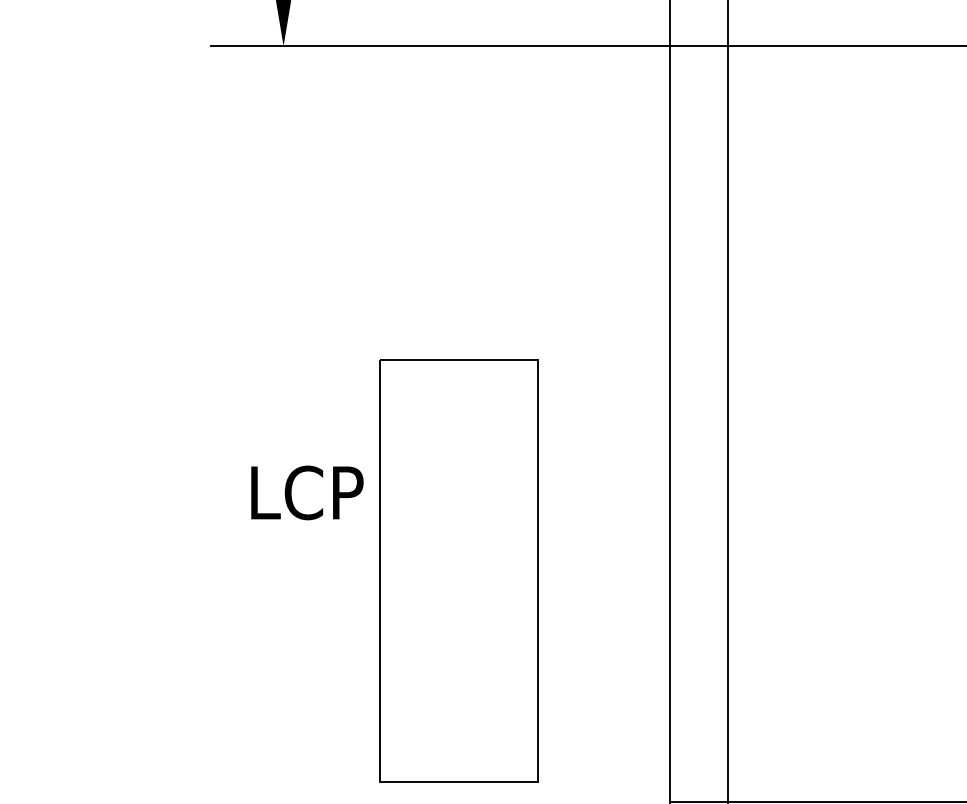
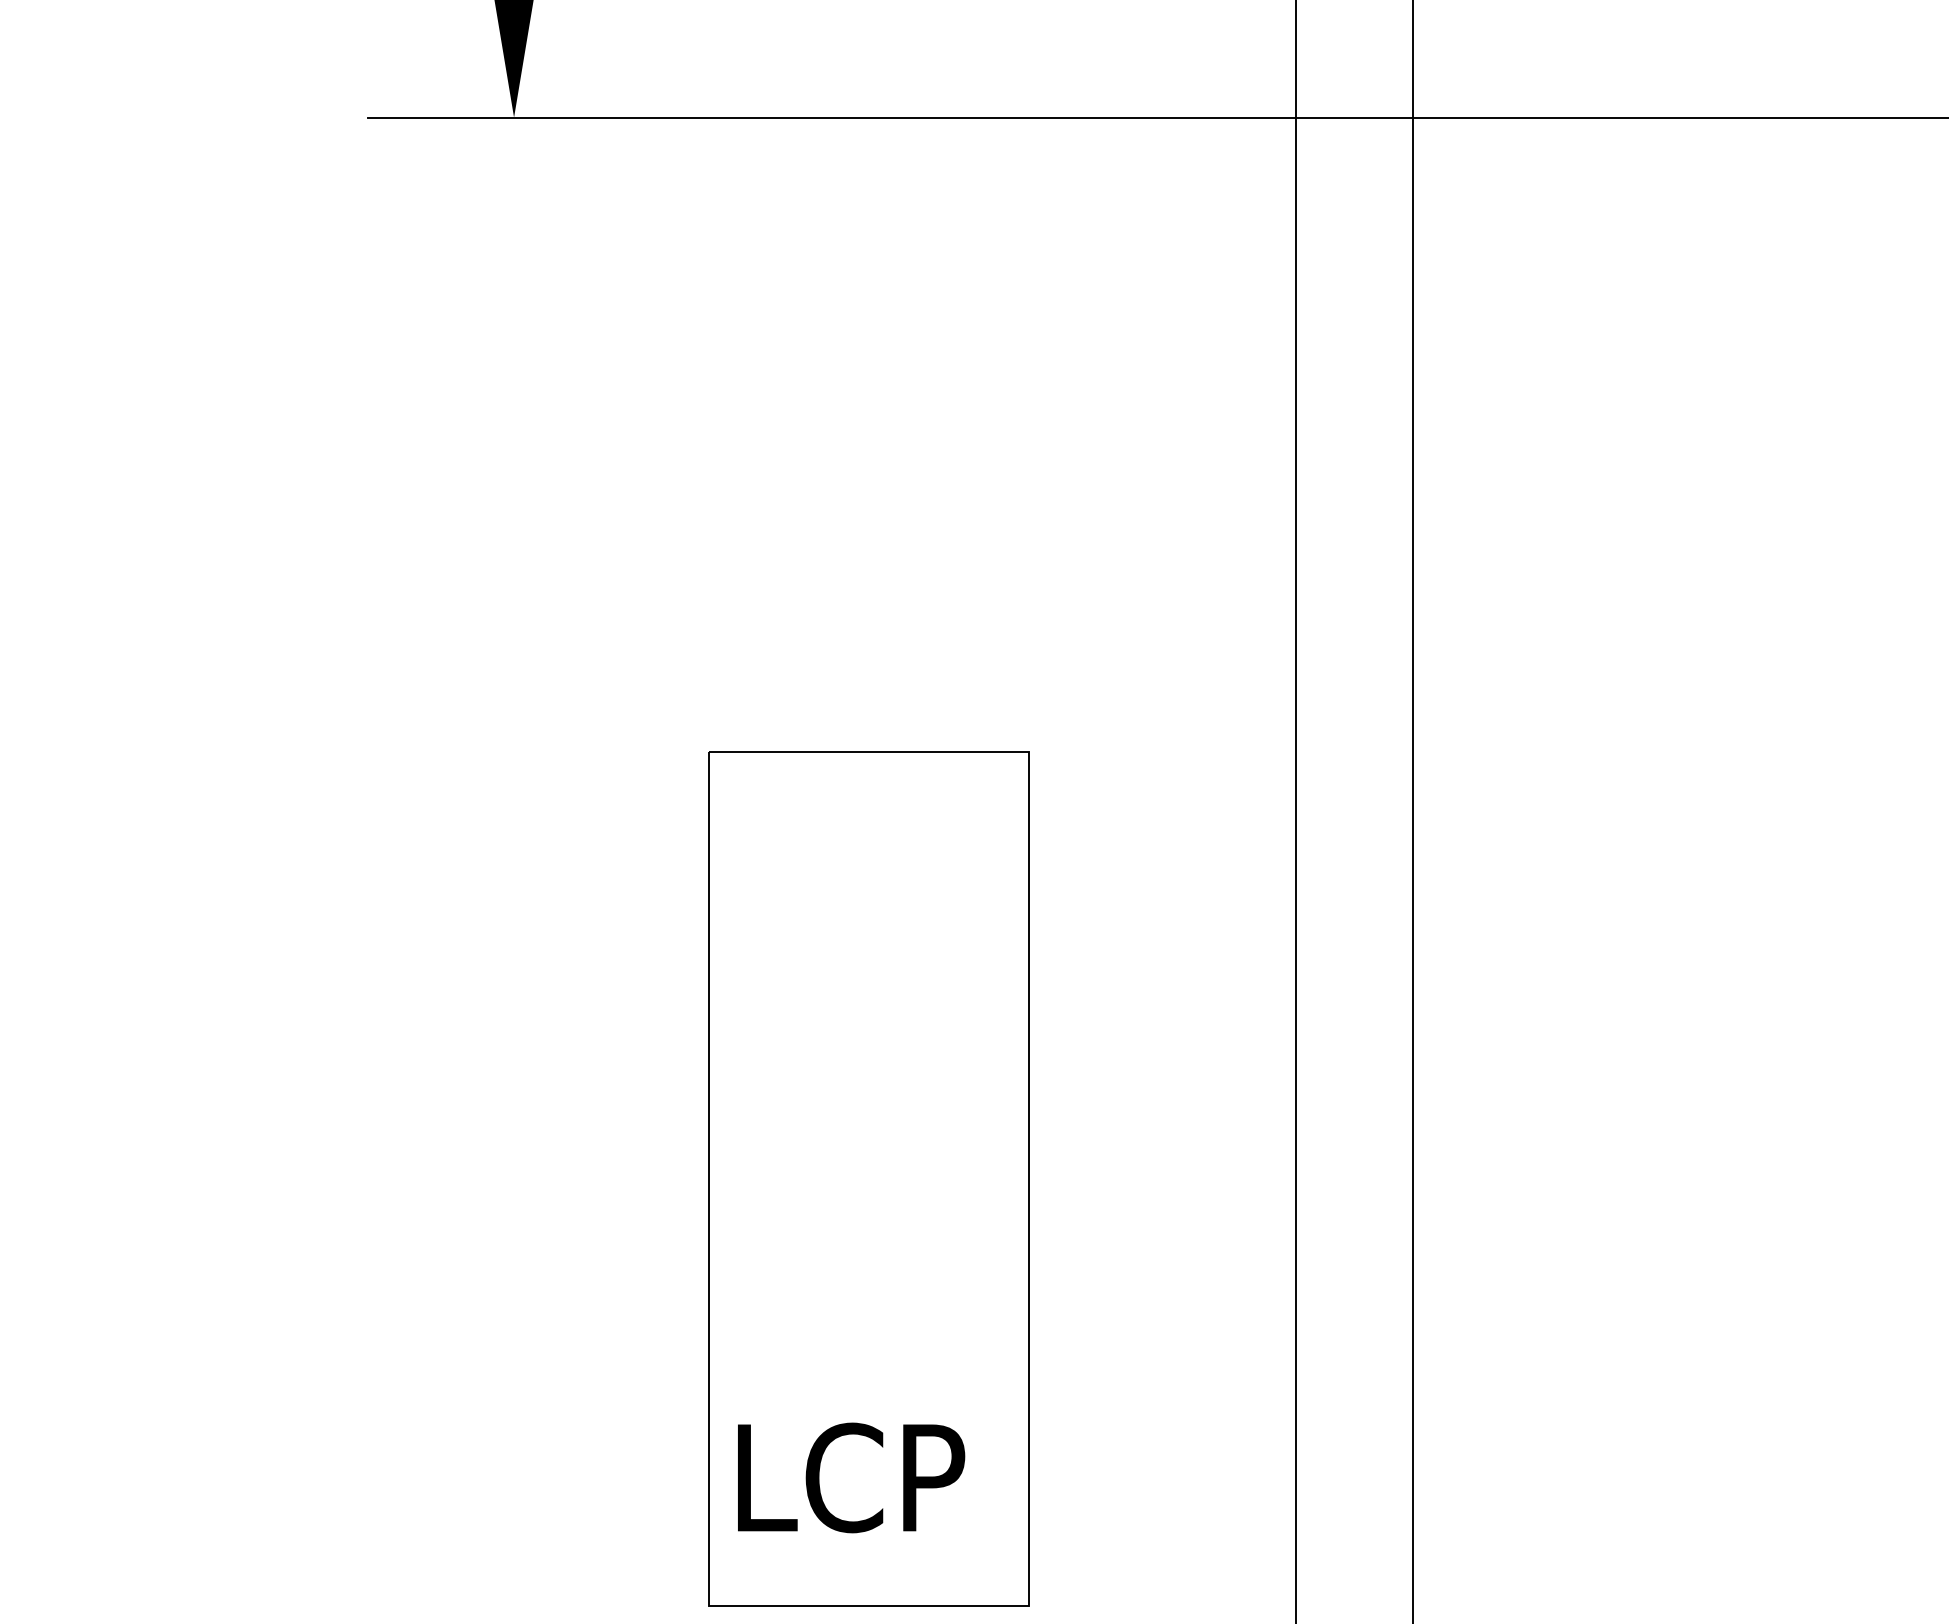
text: (307, 492) -> (851, 1477), moved

